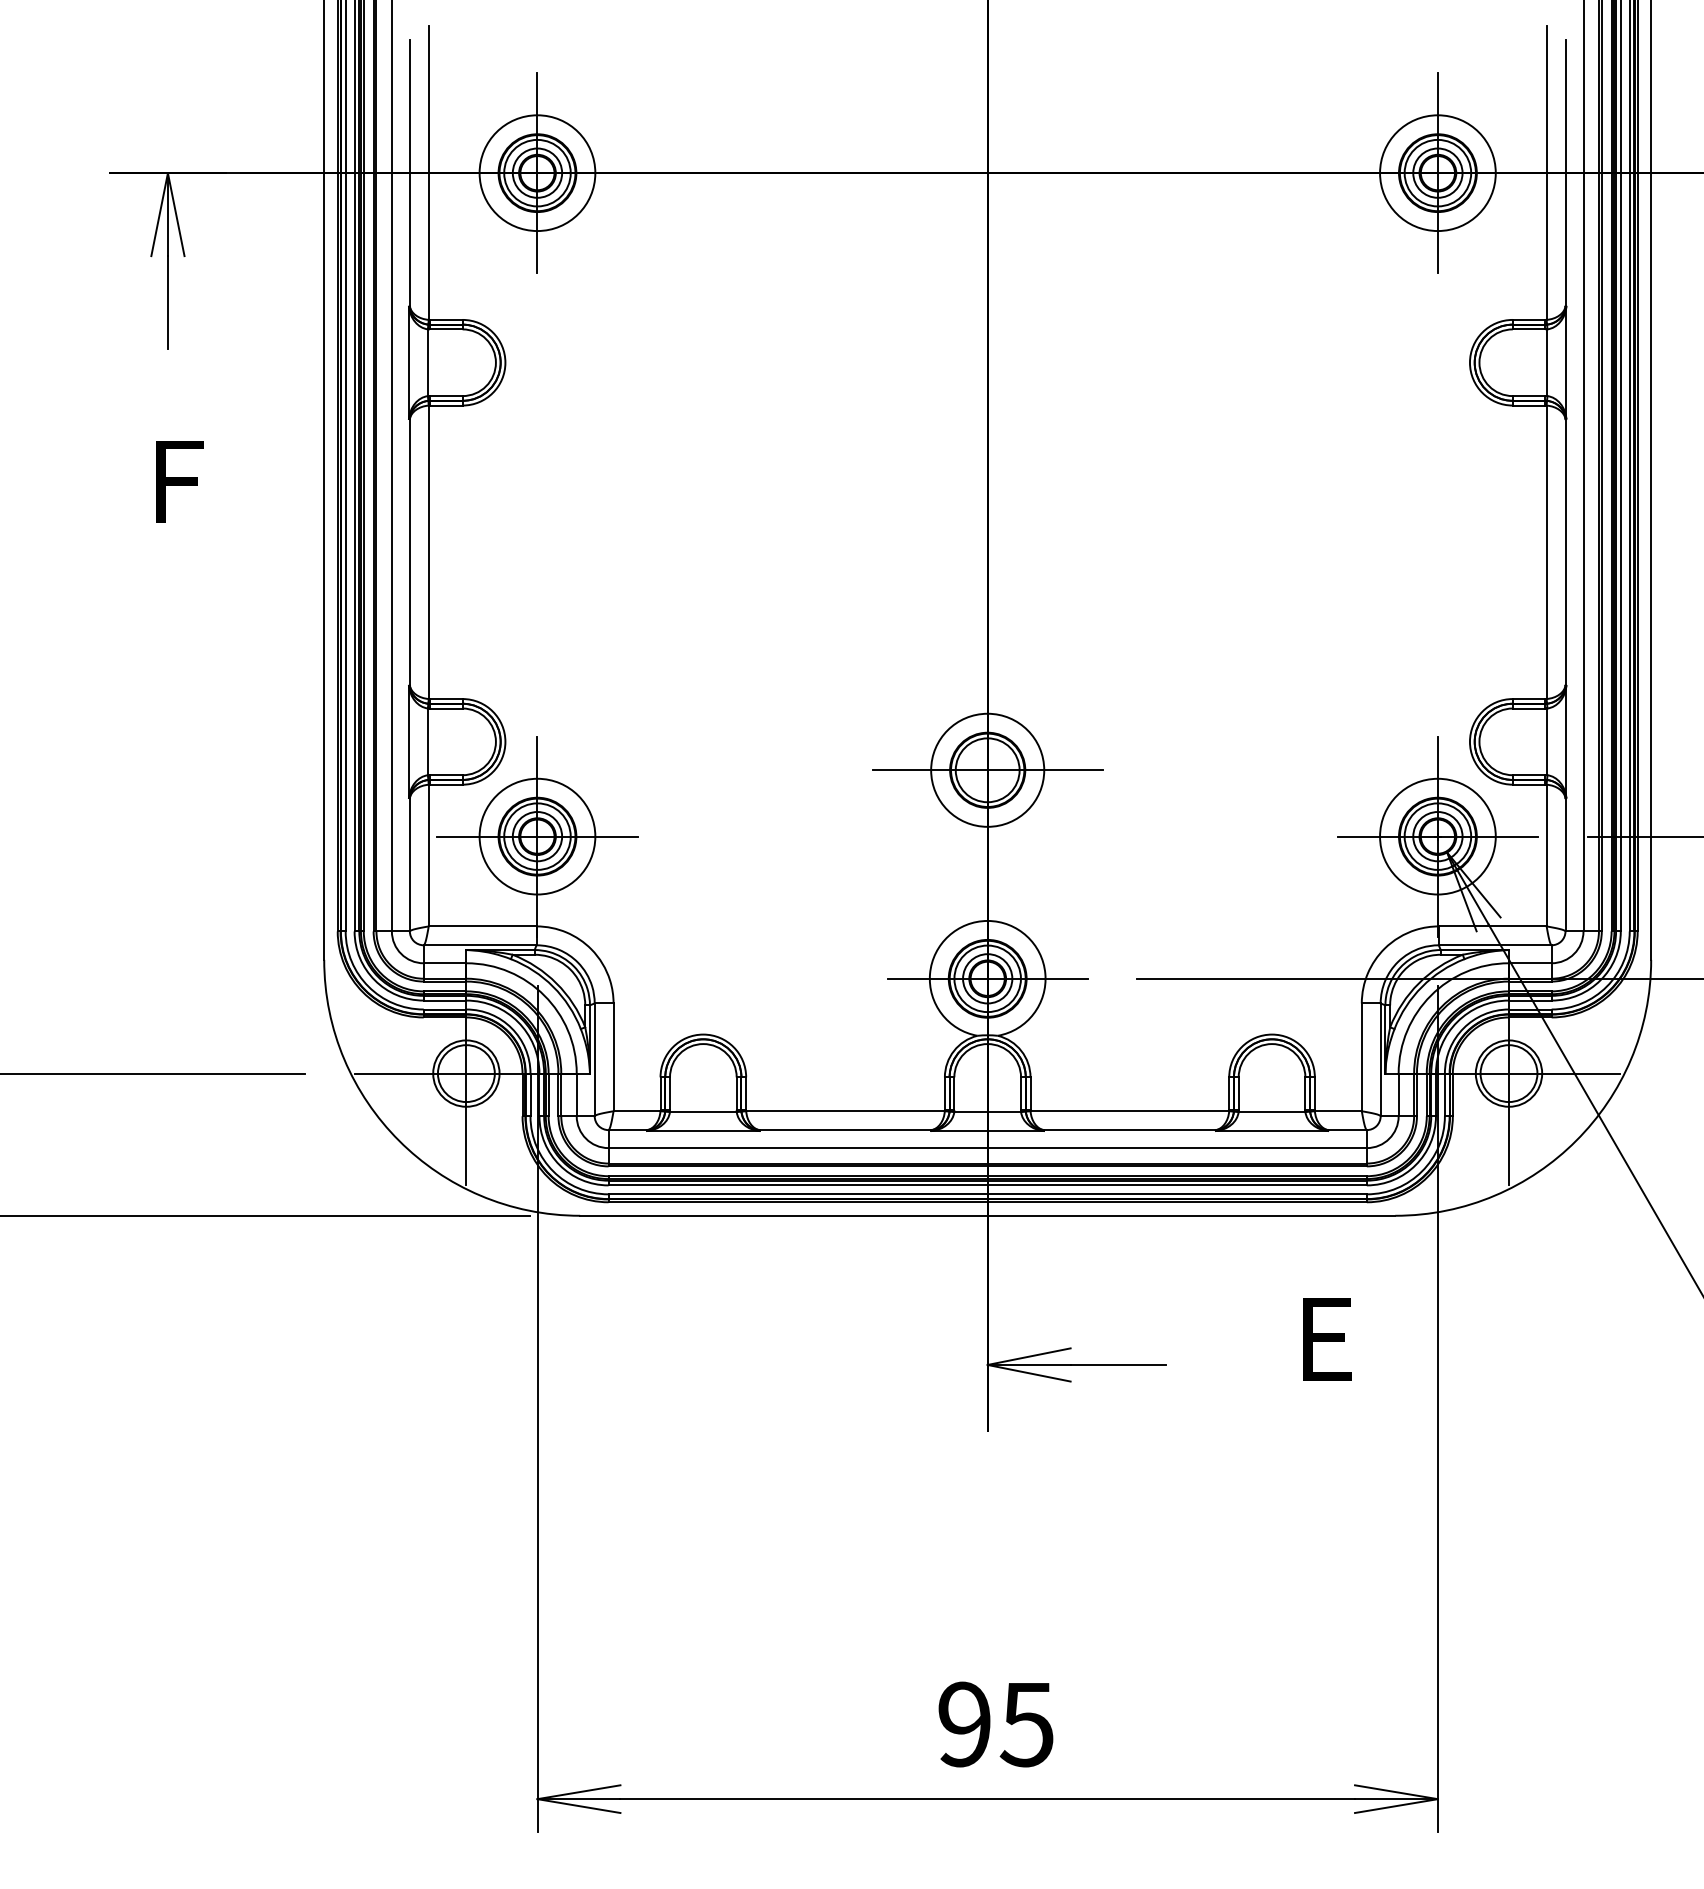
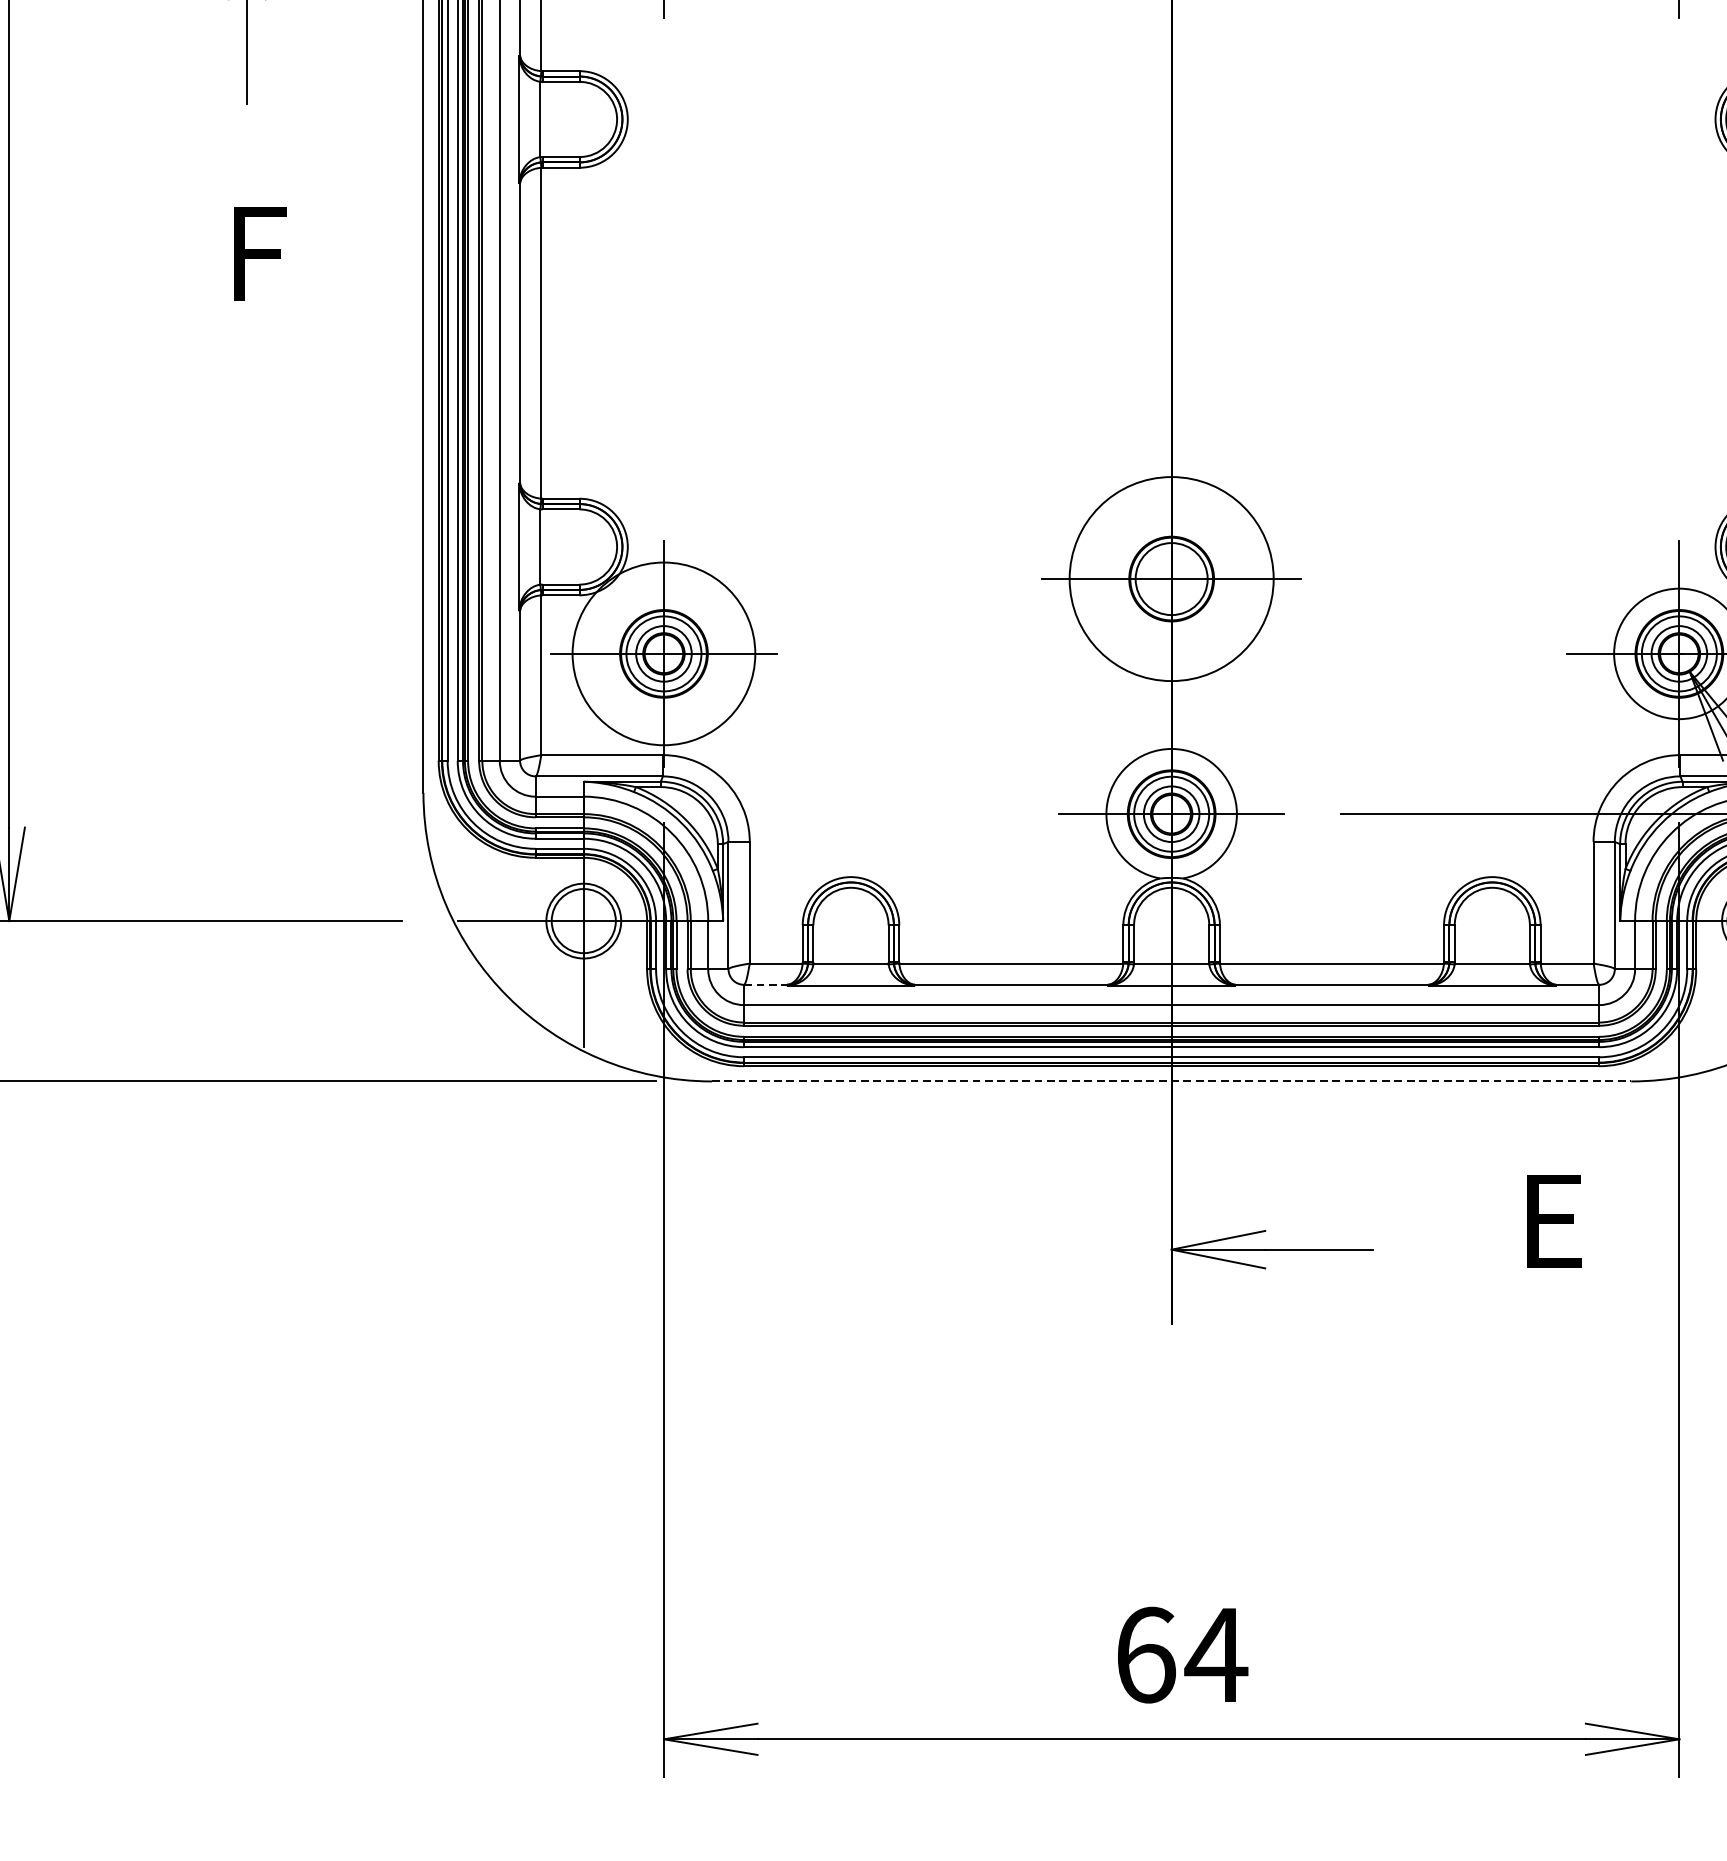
circle: (987, 769) -> (1171, 578), size x1.6
circle: (537, 836) -> (663, 653), size x1.4
line: (628, 1130) -> (766, 985), solid -> dashed
line: (987, 1215) -> (1171, 1081), solid -> dashed
text: (996, 1724) -> (1181, 1655), 95 -> 64

